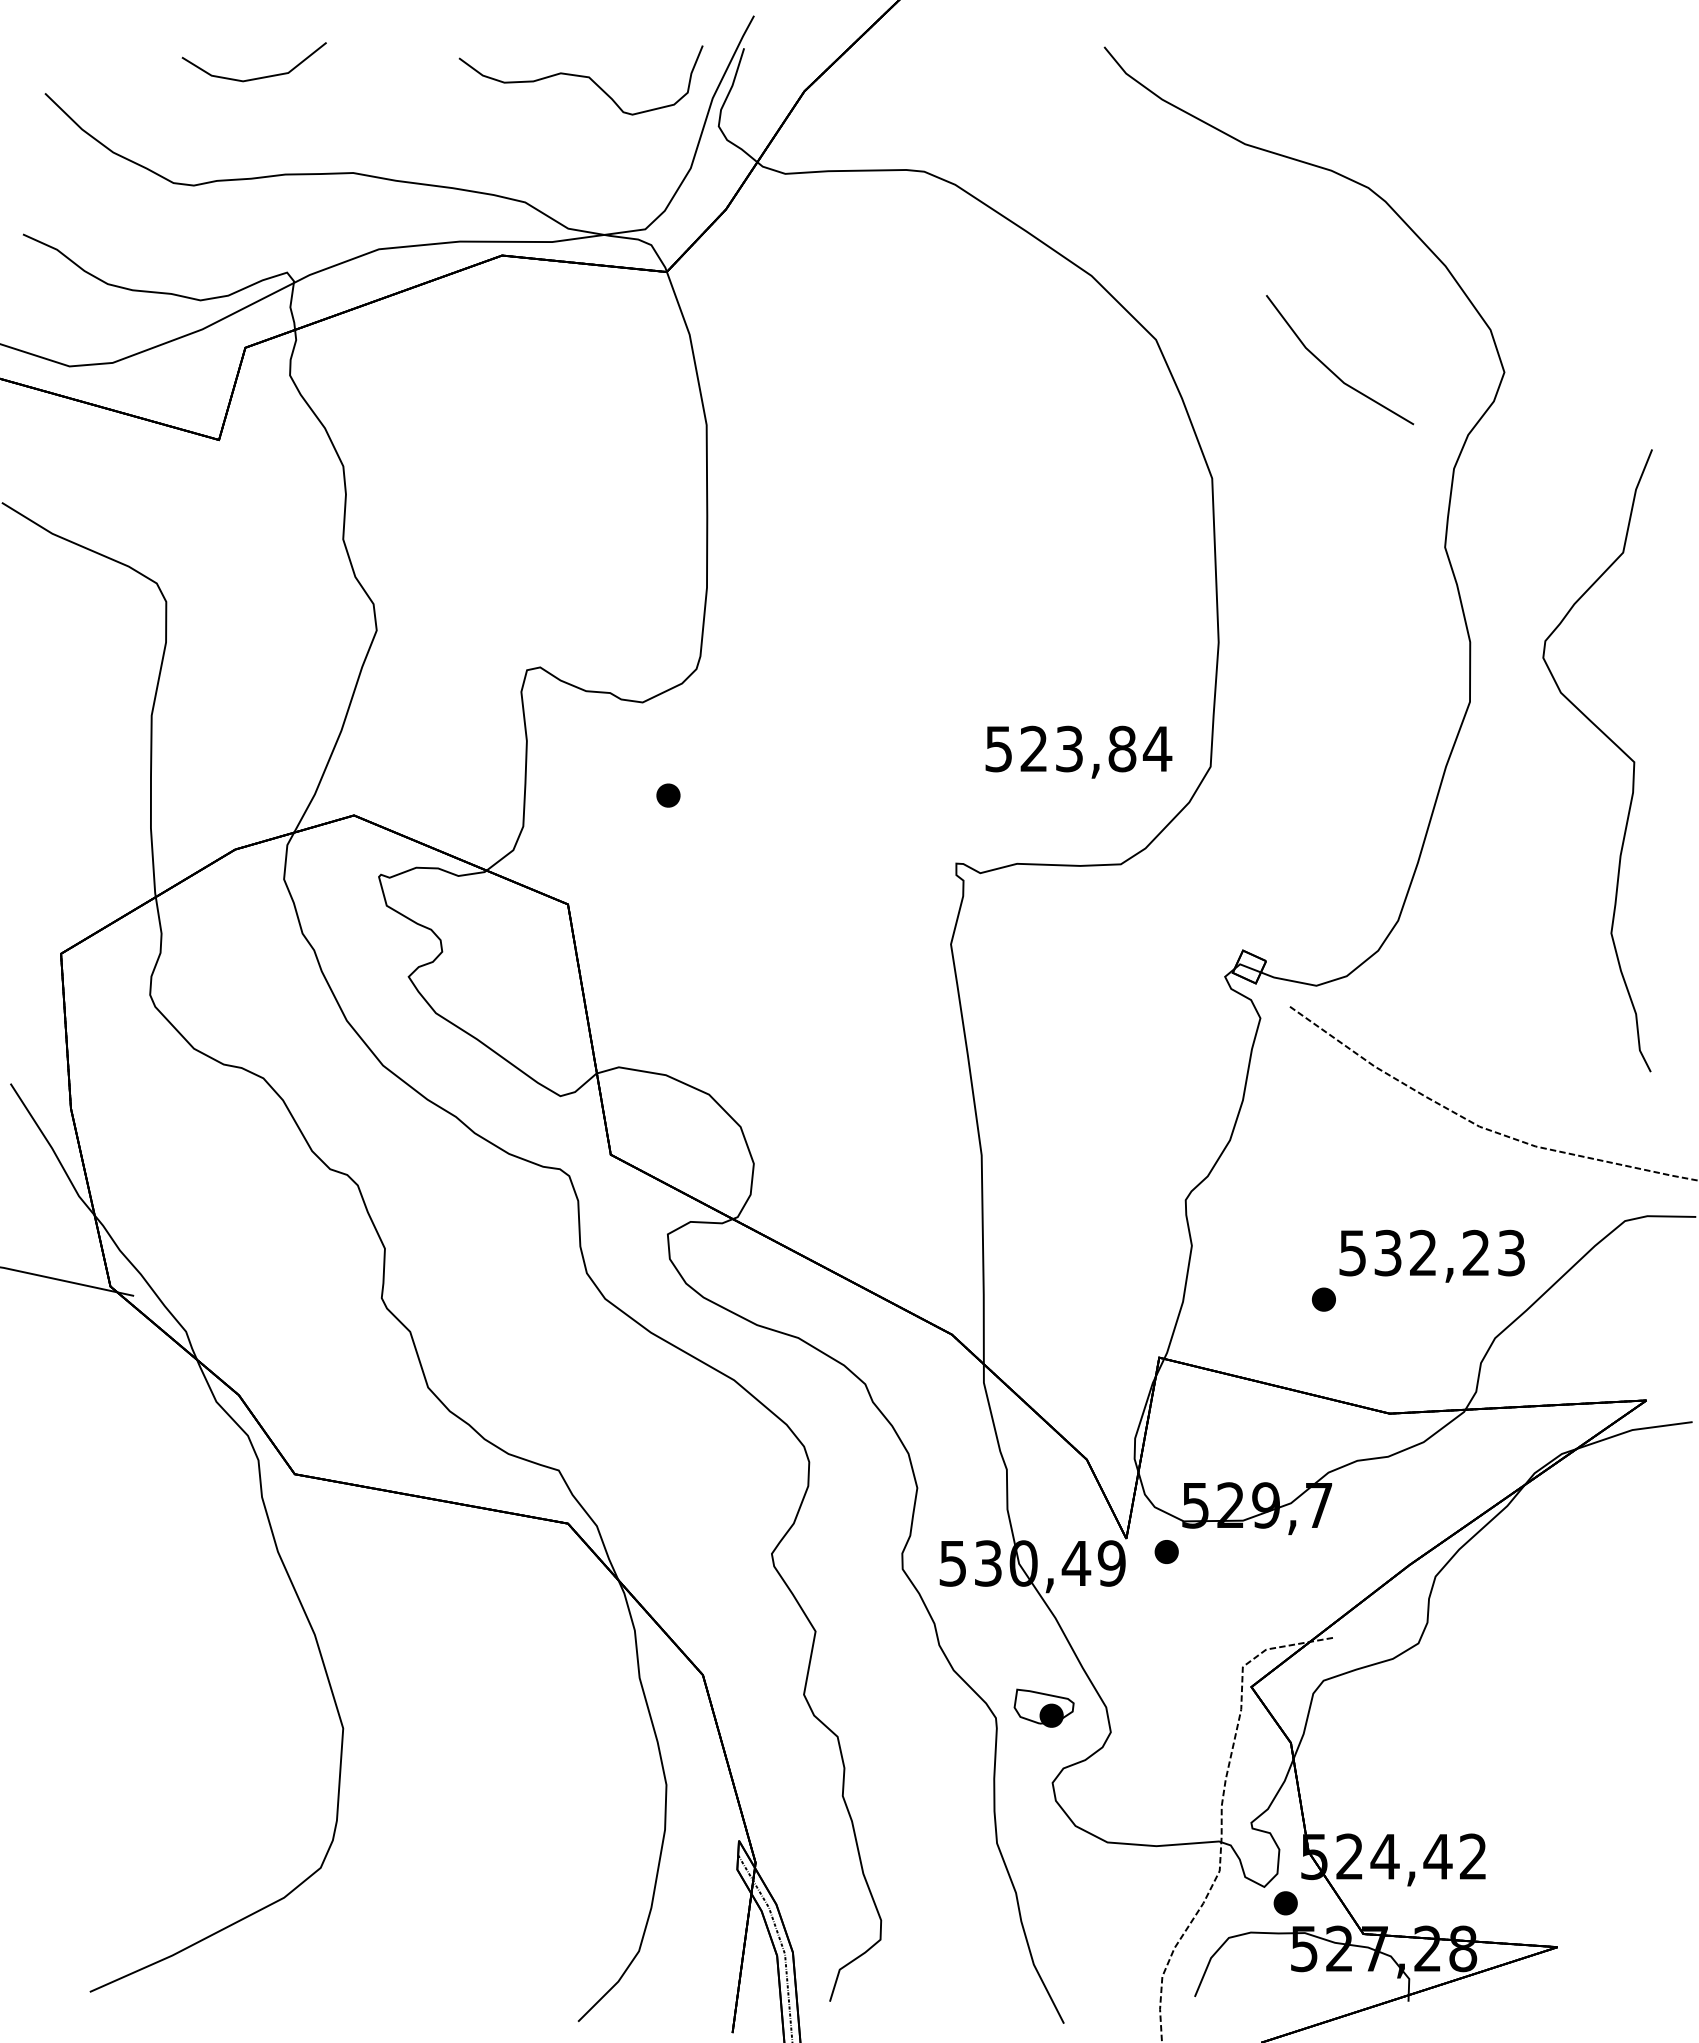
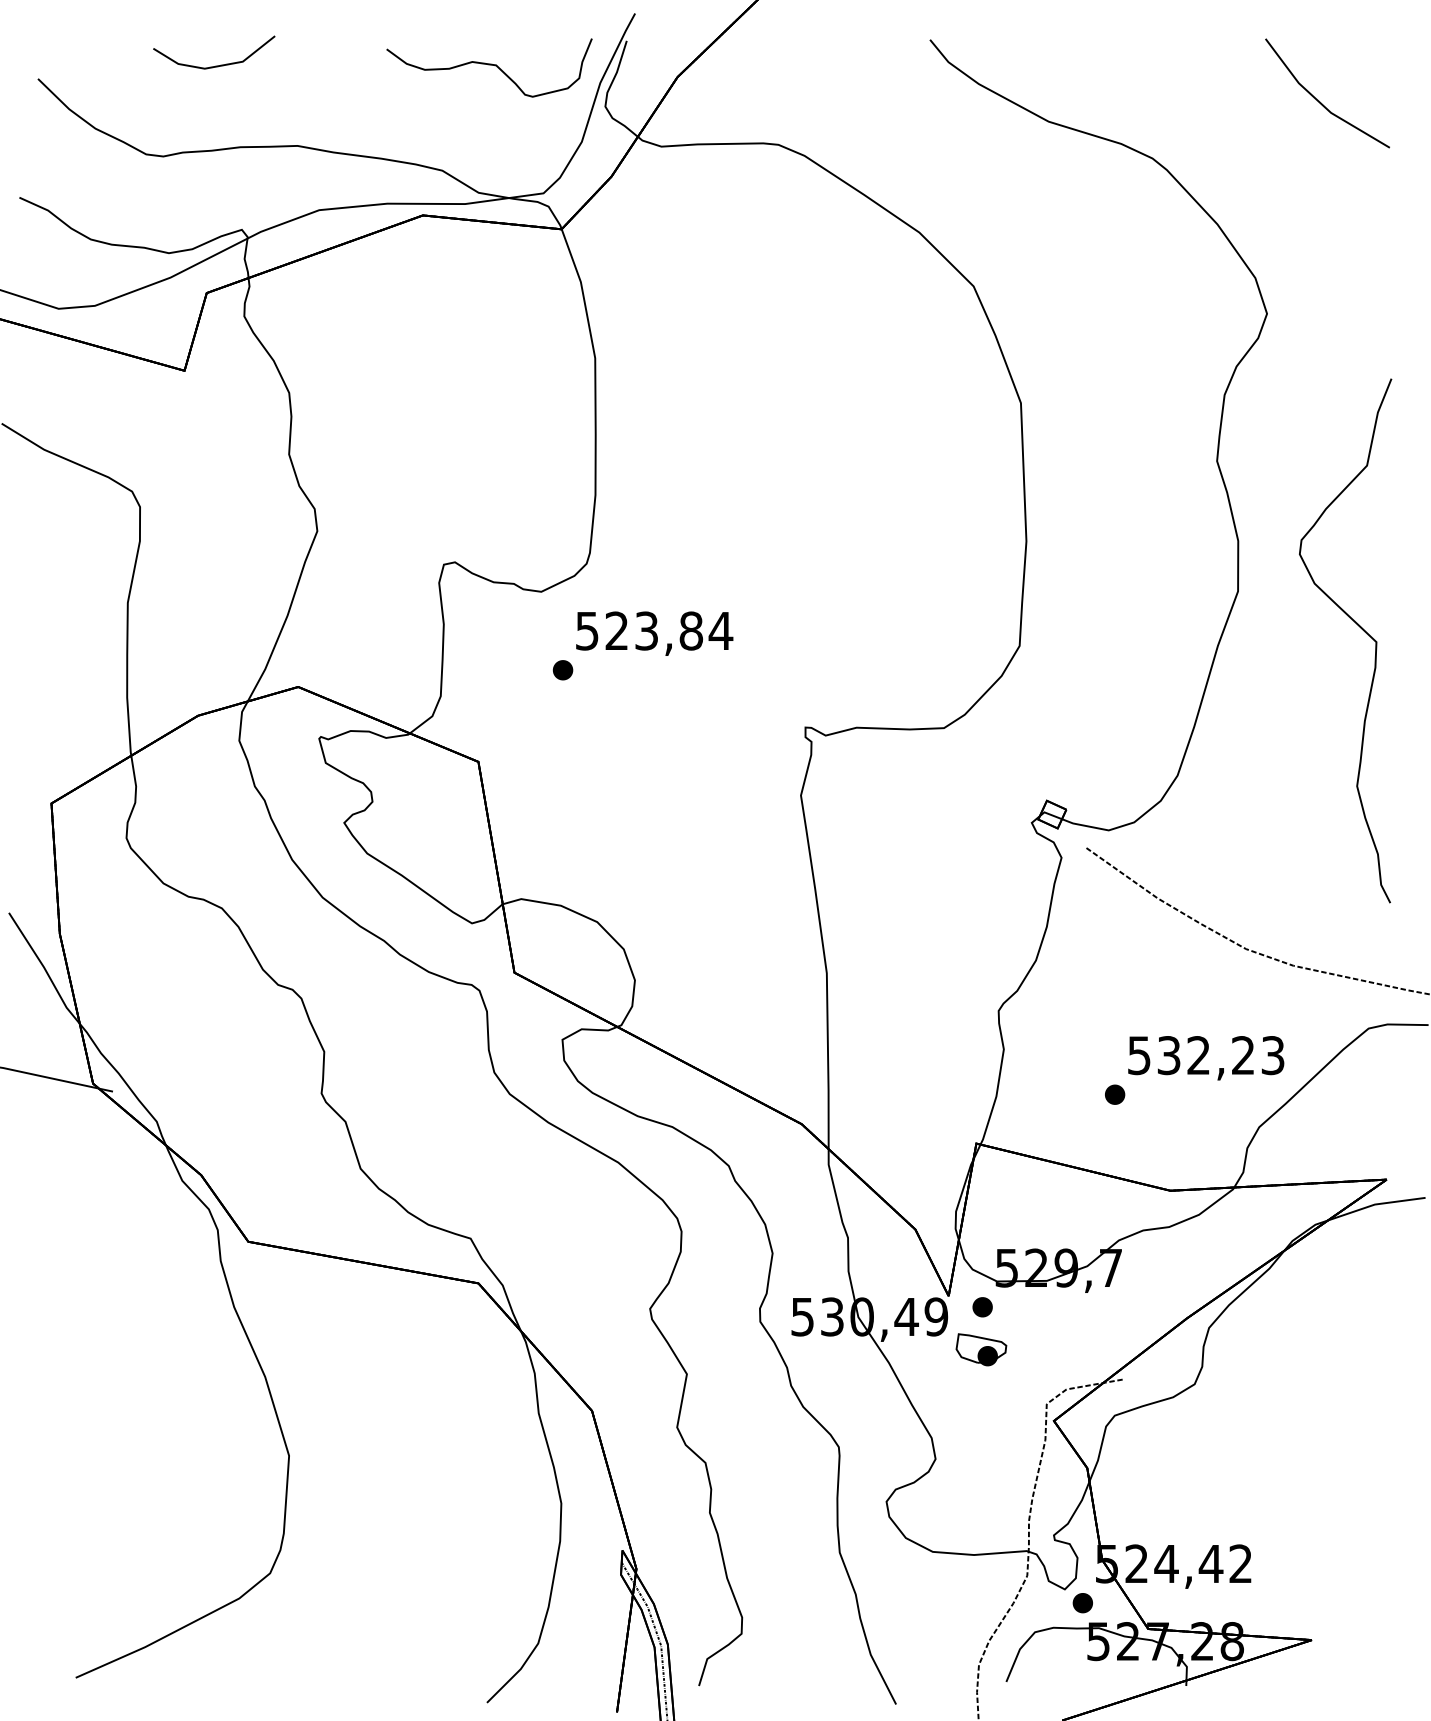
line: (1330, 368) -> (1319, 100), moved
text: (1078, 751) -> (654, 633), moved
part: (1044, 1707) -> (981, 1349), moved

